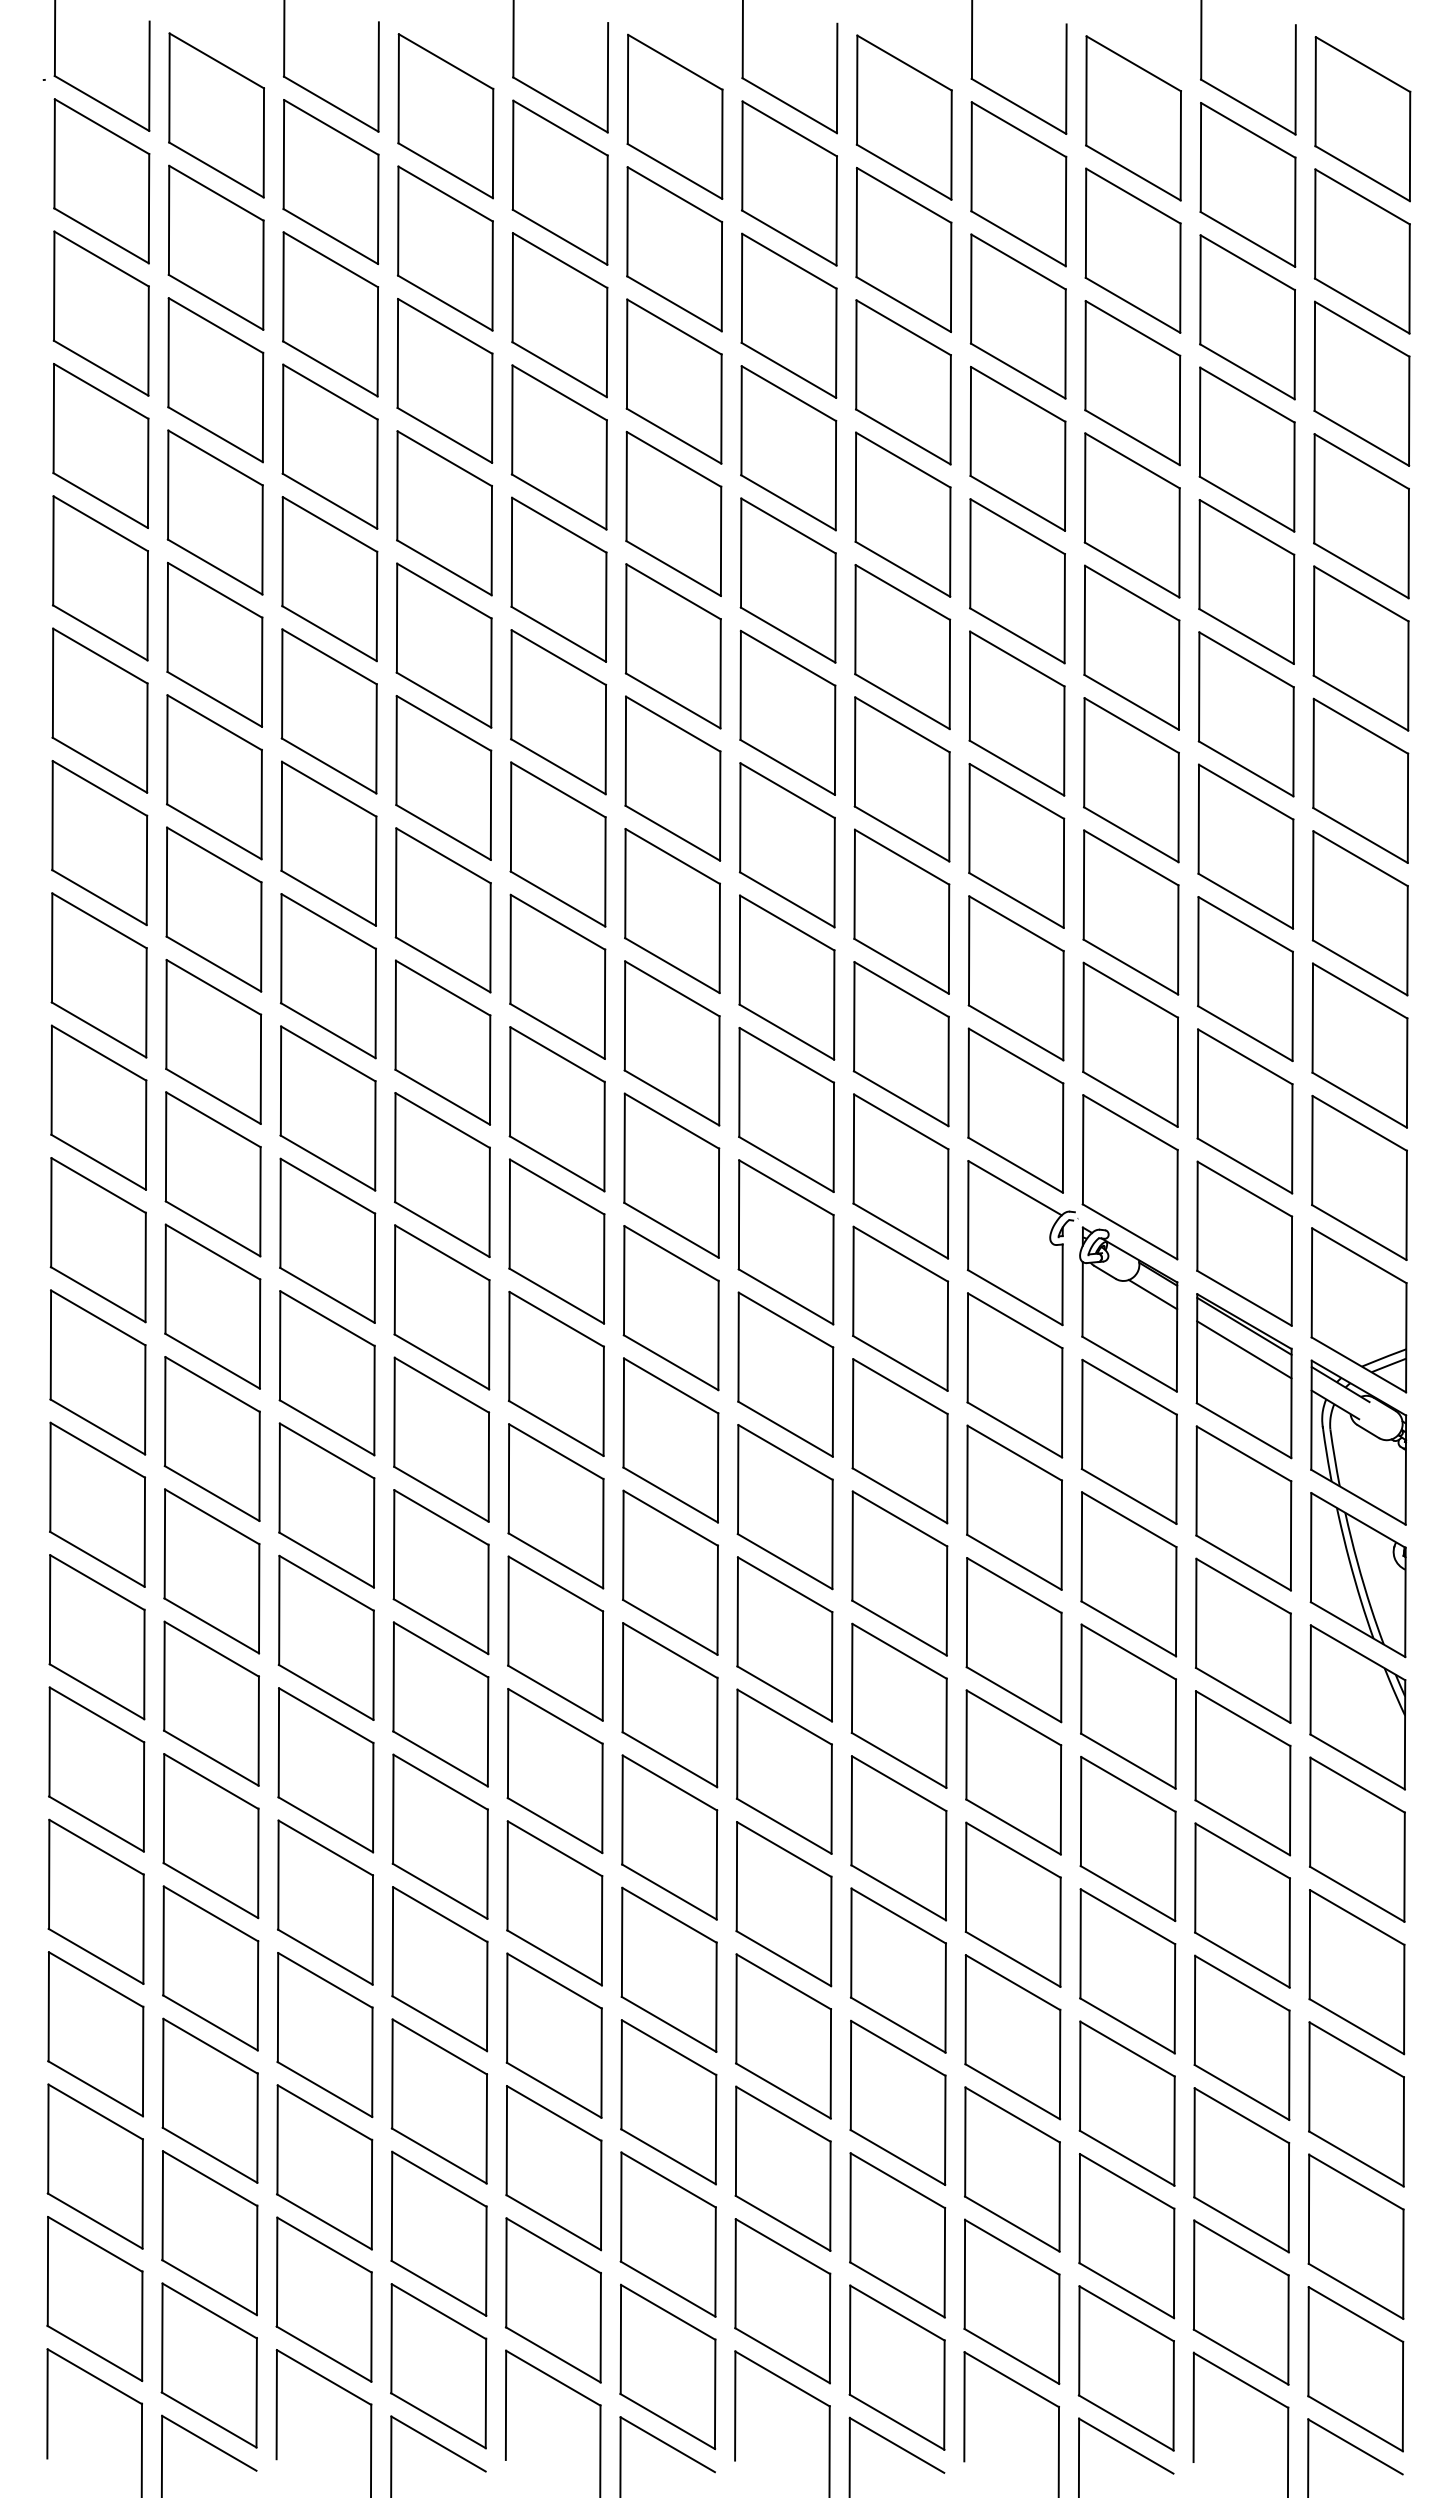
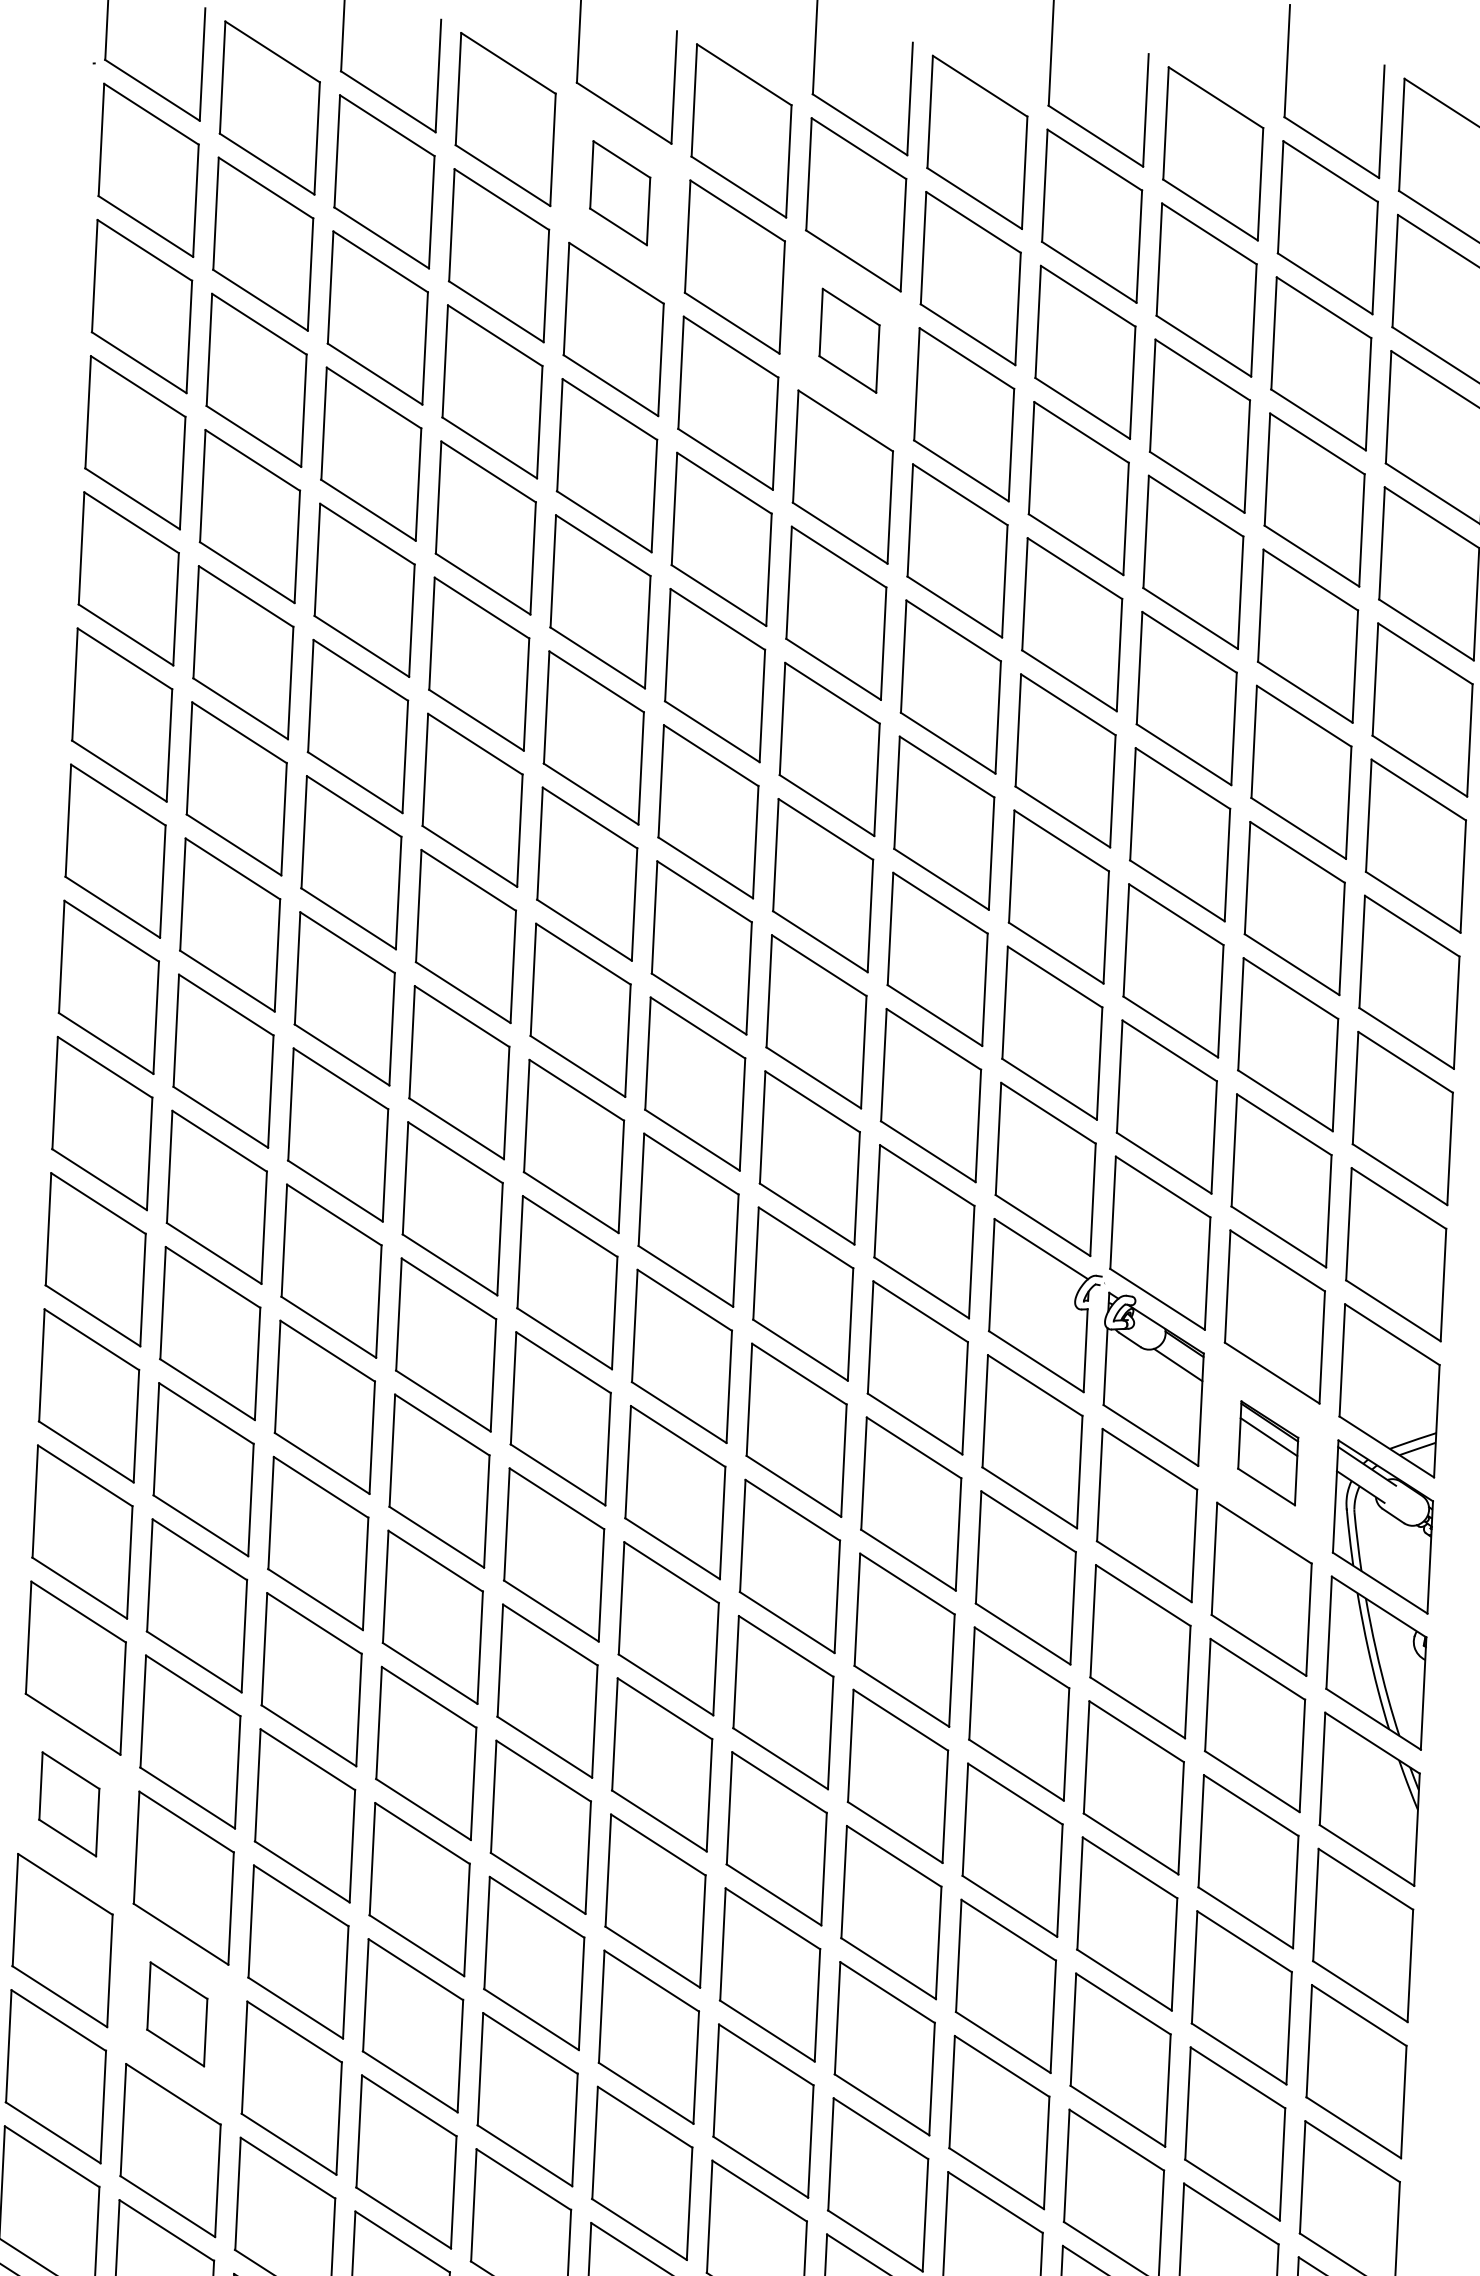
part: (559, 182) -> (619, 193), size x0.6
part: (788, 315) -> (848, 340), size x0.6
part: (1243, 1376) -> (1267, 1453), size x0.6
part: (96, 1769) -> (68, 1804), size x0.6
part: (210, 1968) -> (176, 2014), size x0.6

